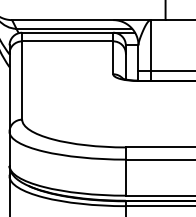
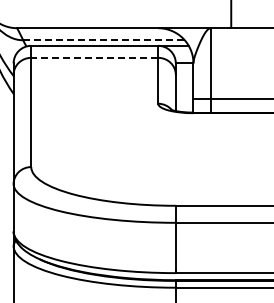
line: (73, 28) -> (103, 40), solid -> dashed
line: (67, 41) -> (94, 57), solid -> dashed

